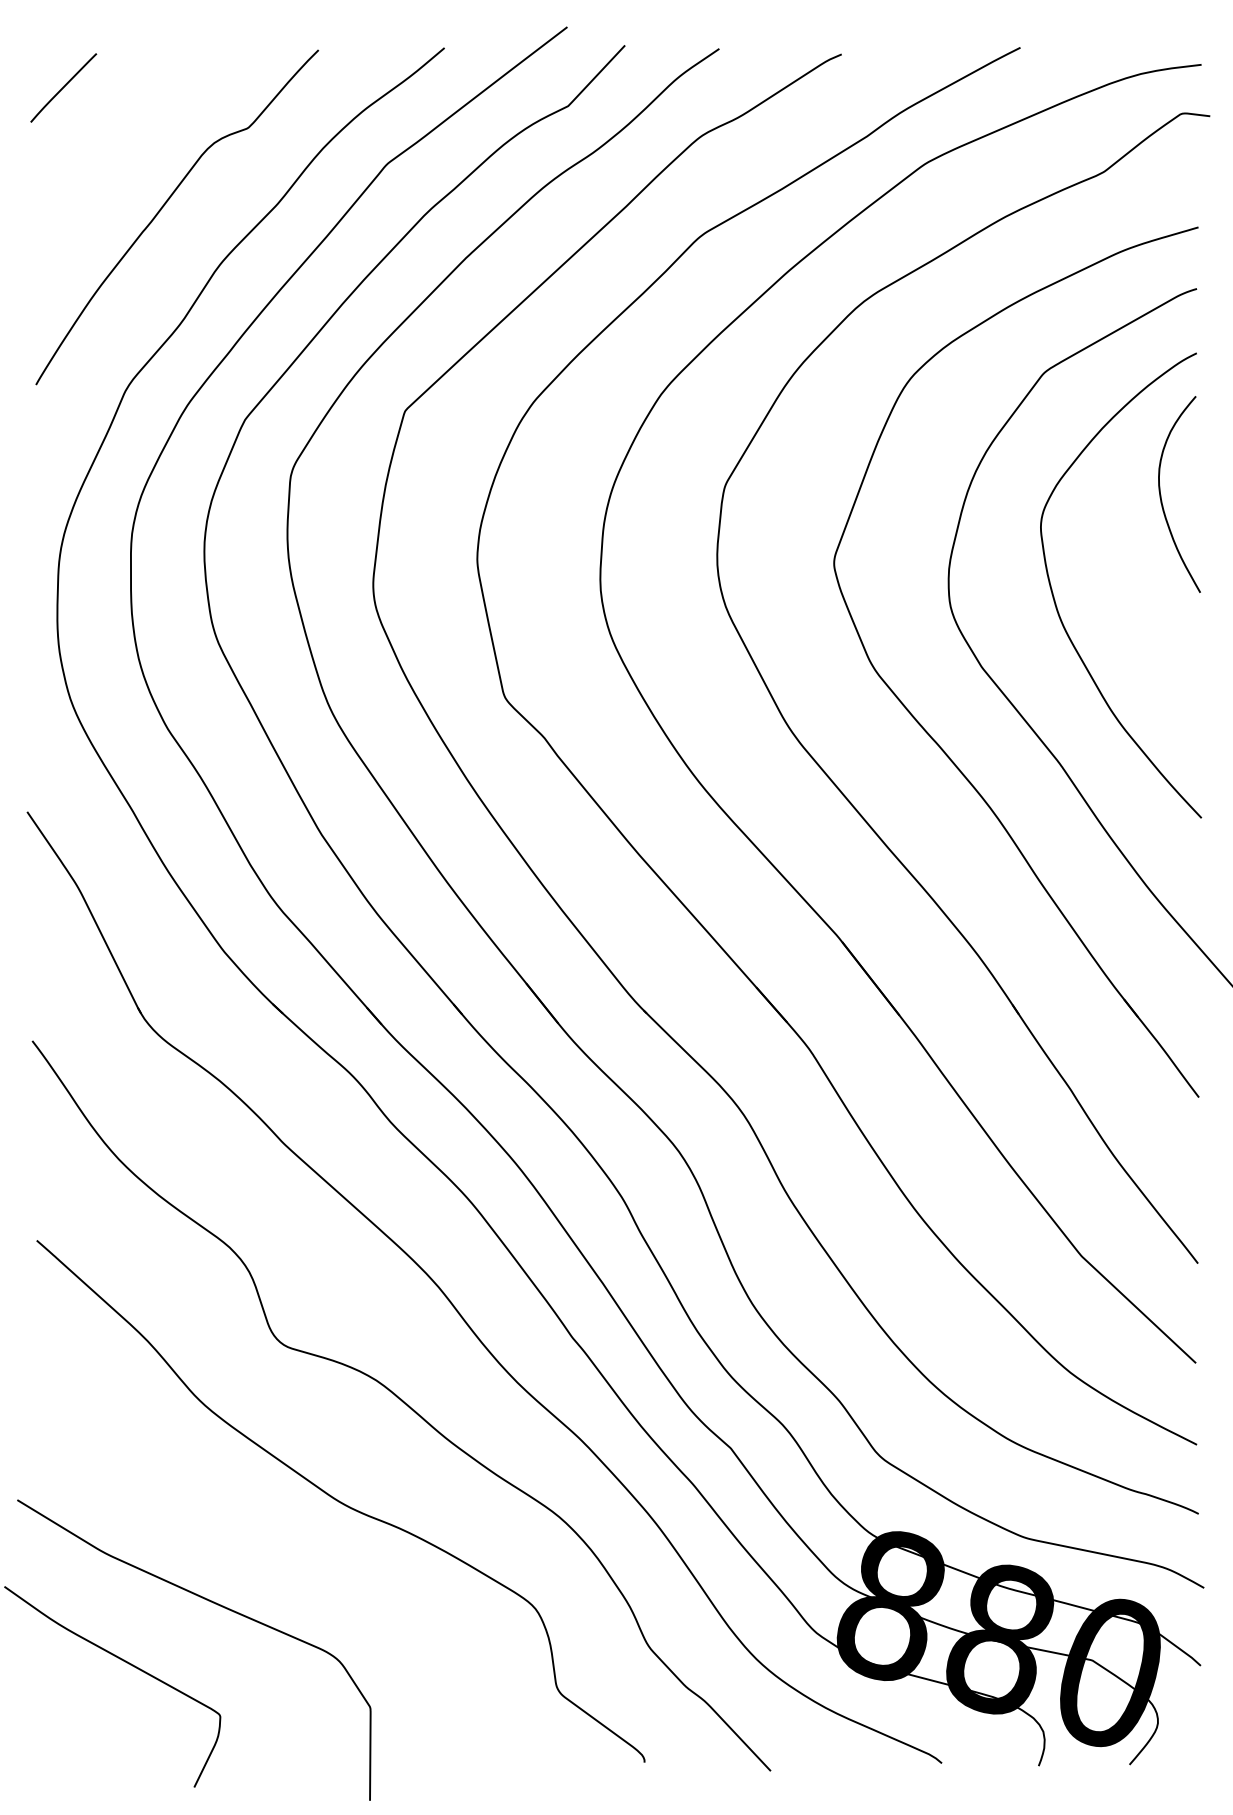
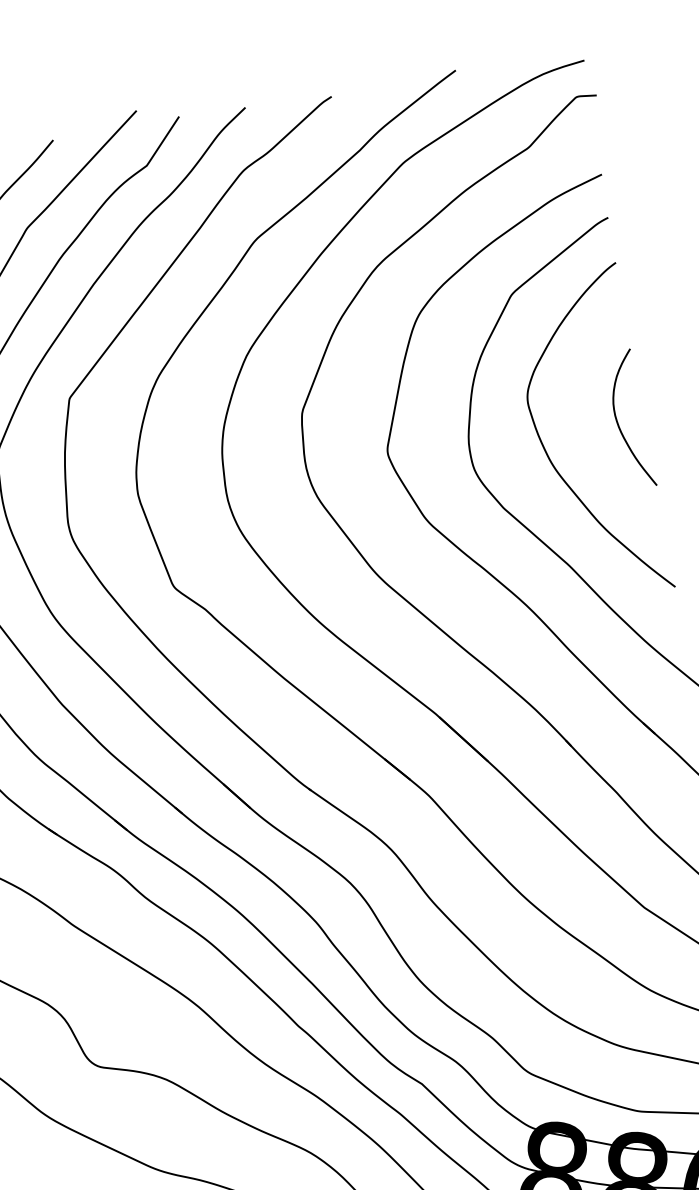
curve: (1161, 494) -> (617, 421), moved

